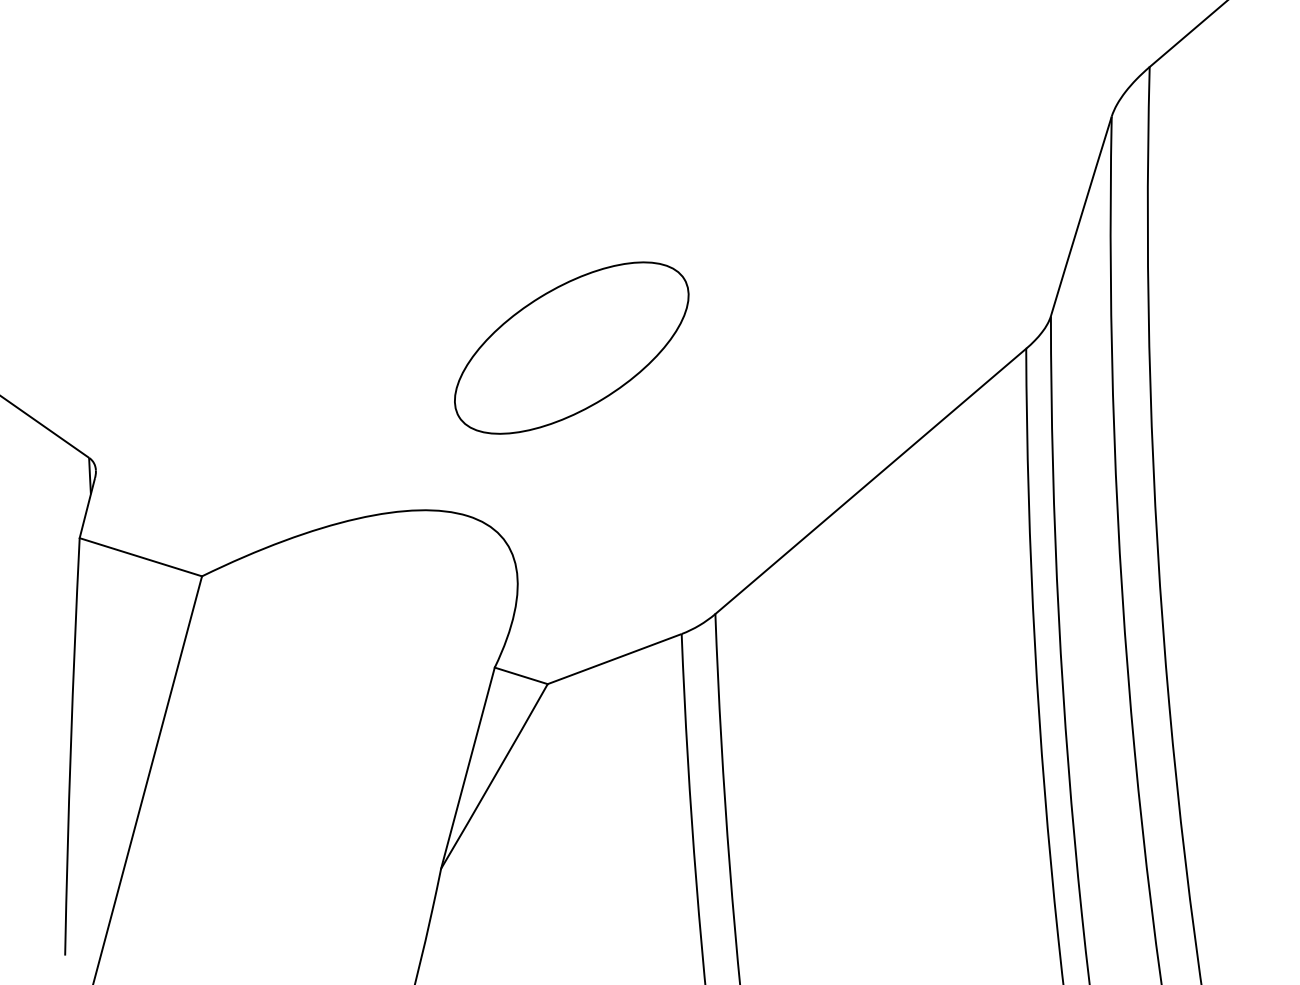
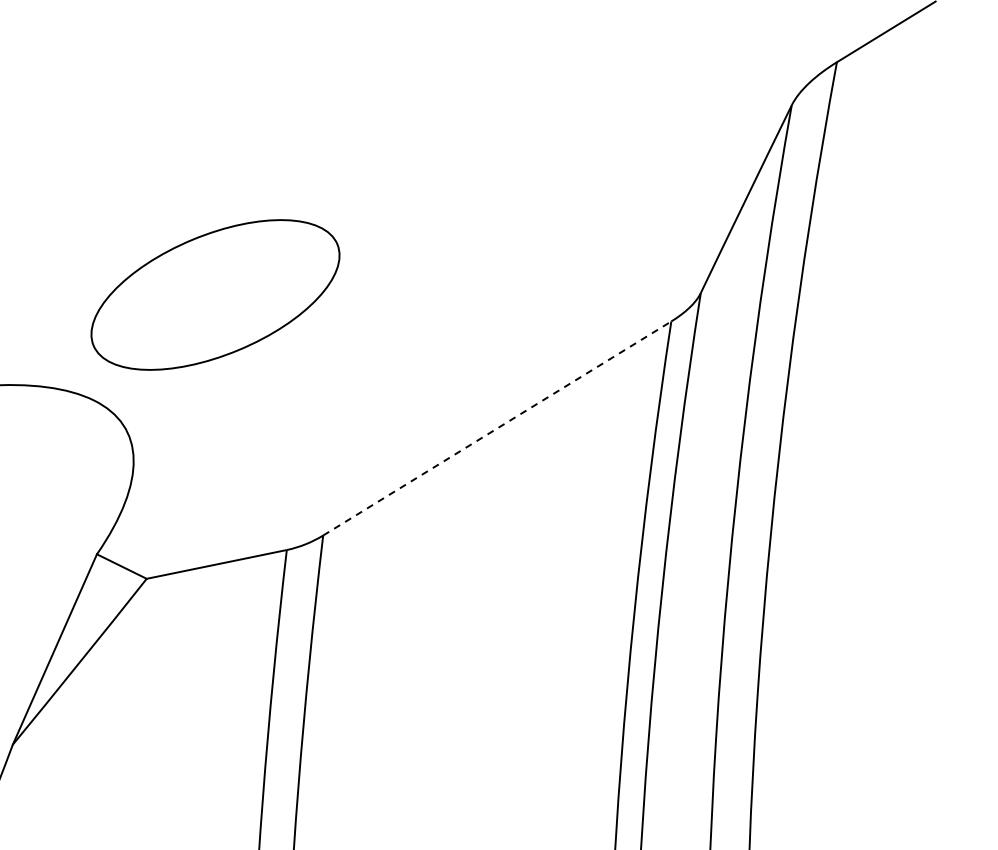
part: (571, 347) -> (215, 294), moved
line: (871, 481) -> (497, 428), solid -> dashed

